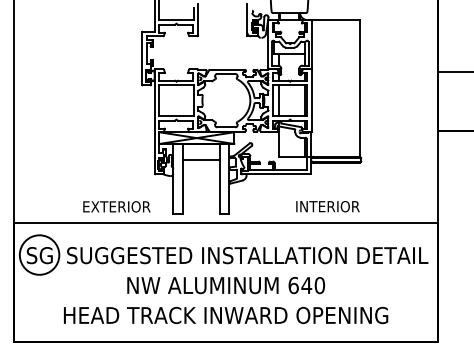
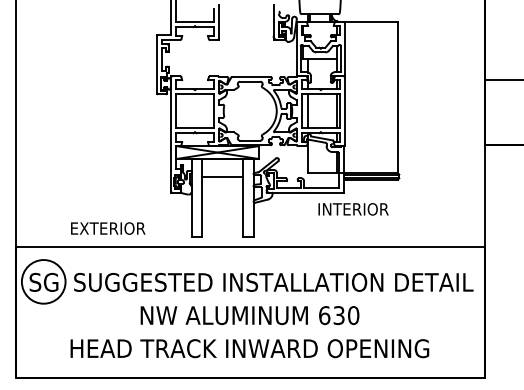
text: (117, 206) -> (108, 228), moved
text: (327, 206) -> (353, 209), moved
text: (307, 285) -> (339, 315), 640 -> 630

